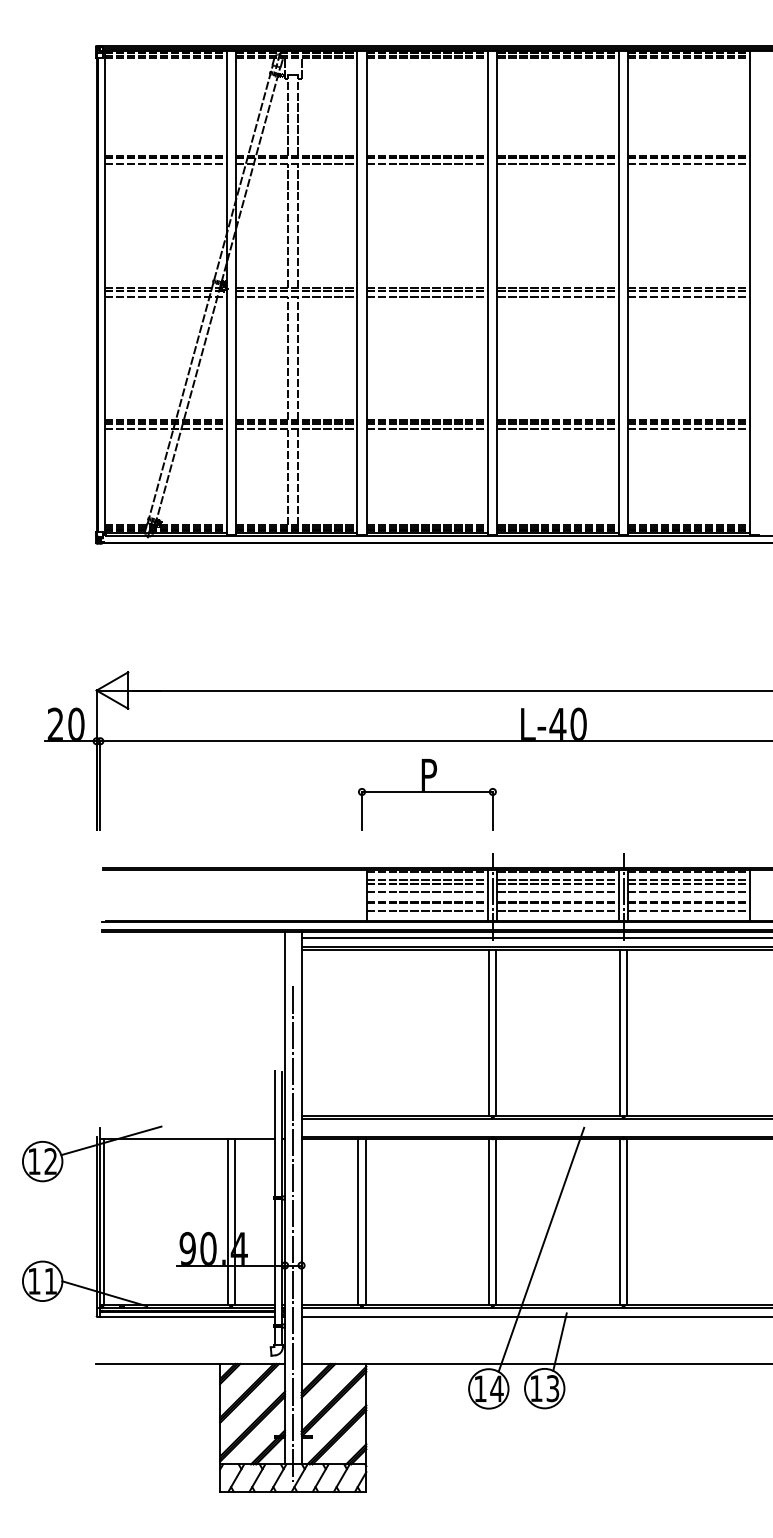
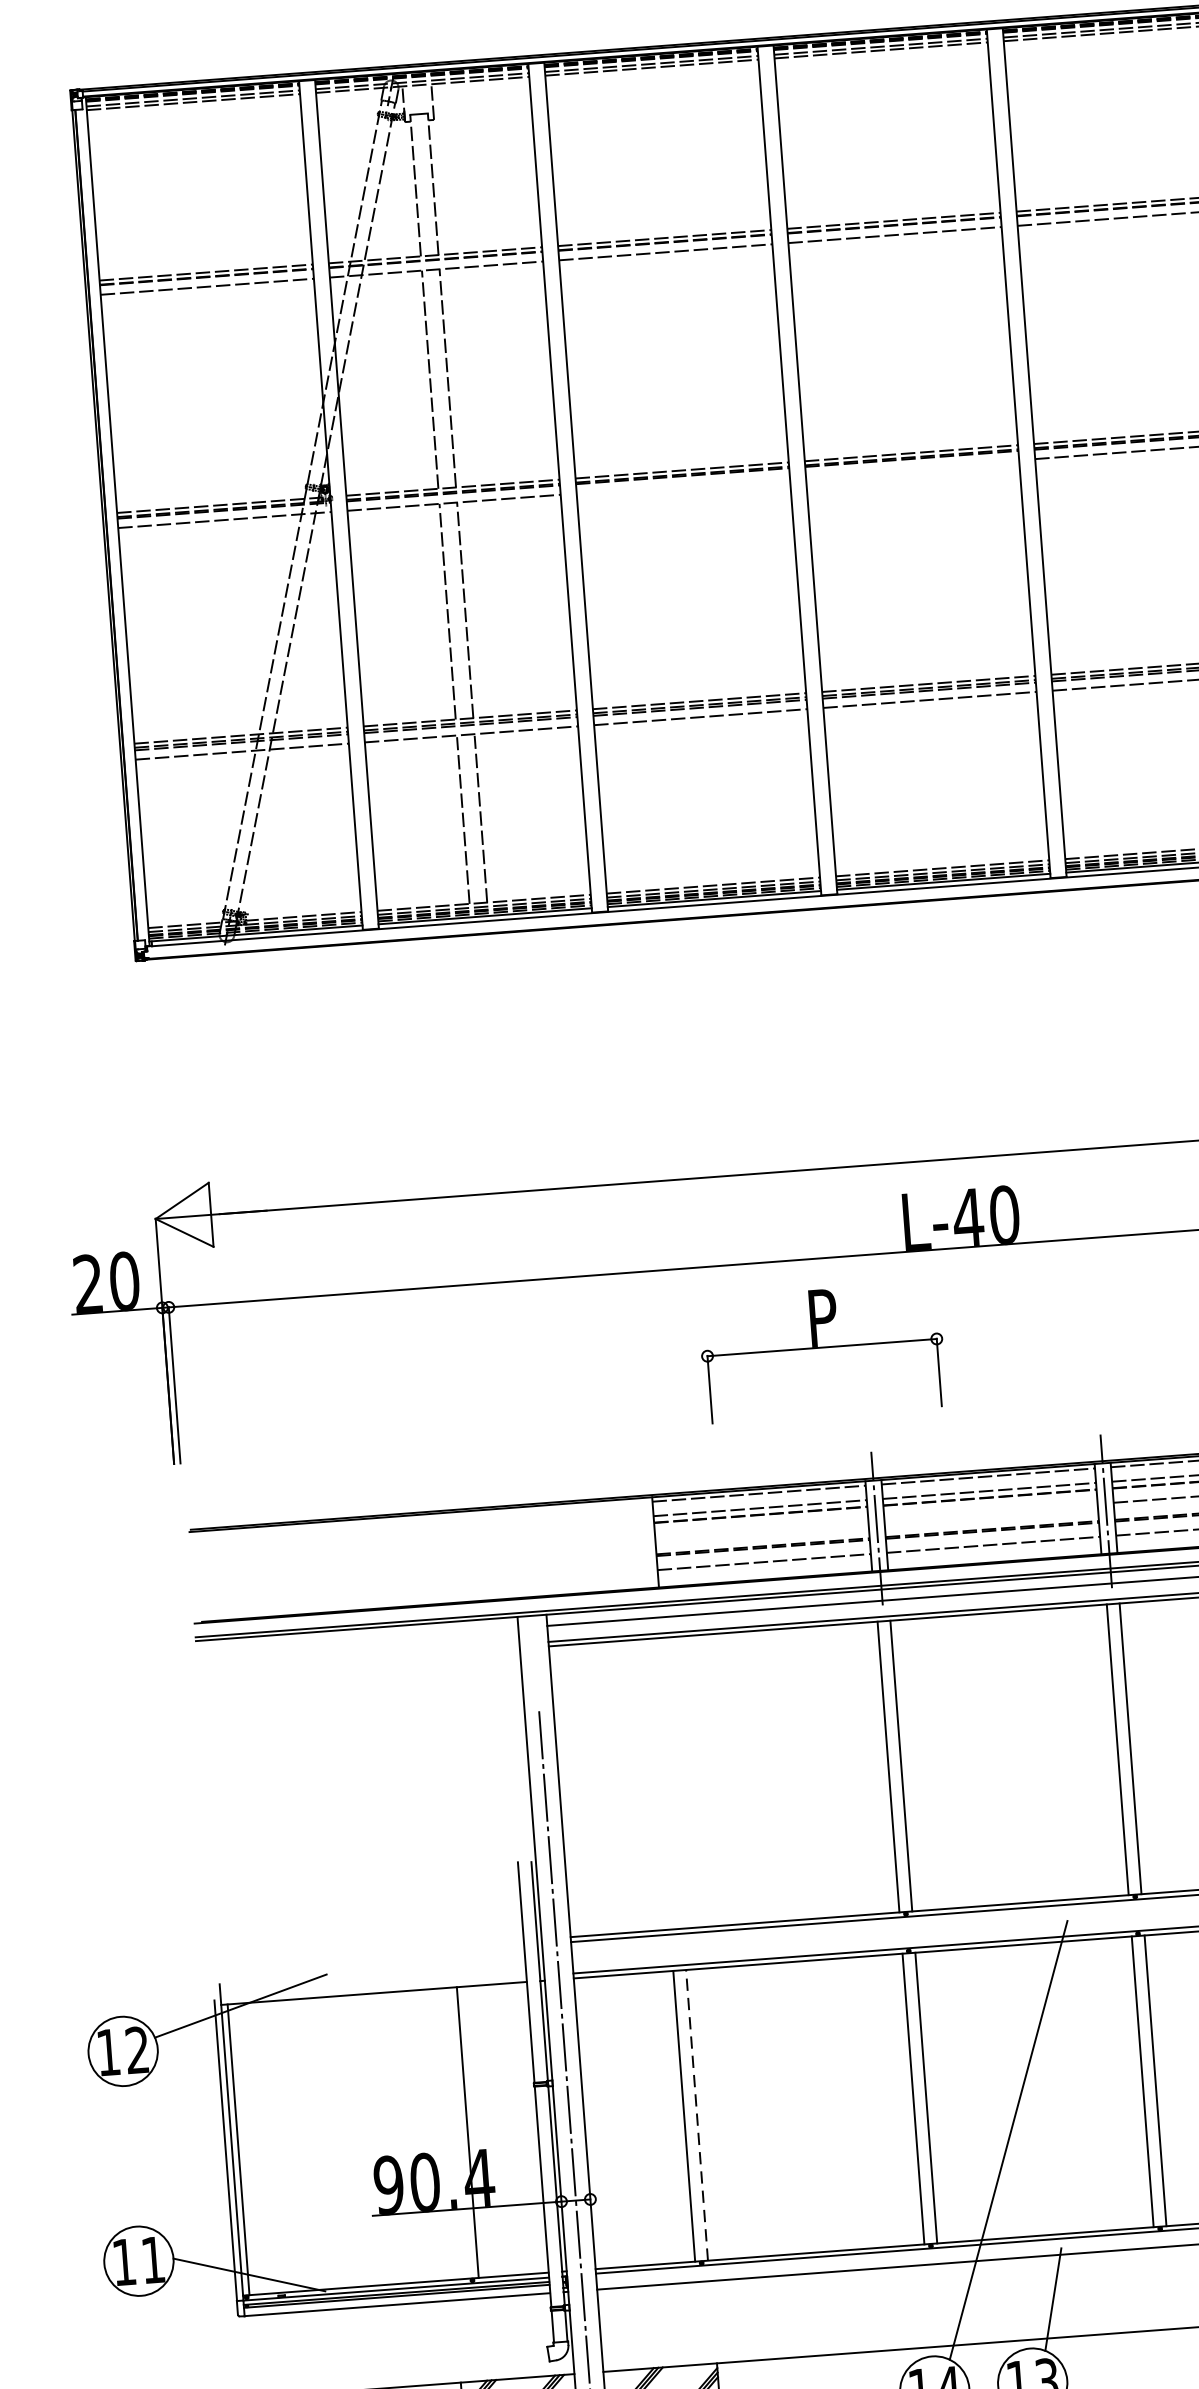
line: (427, 296) -> (683, 484), removed
line: (558, 296) -> (912, 467), removed
part: (427, 794) -> (822, 1352), moved
line: (427, 892) -> (761, 1529), removed
line: (558, 892) -> (991, 1512), removed
line: (227, 1222) -> (454, 2133), removed
line: (365, 1222) -> (696, 2115), solid -> dashed

